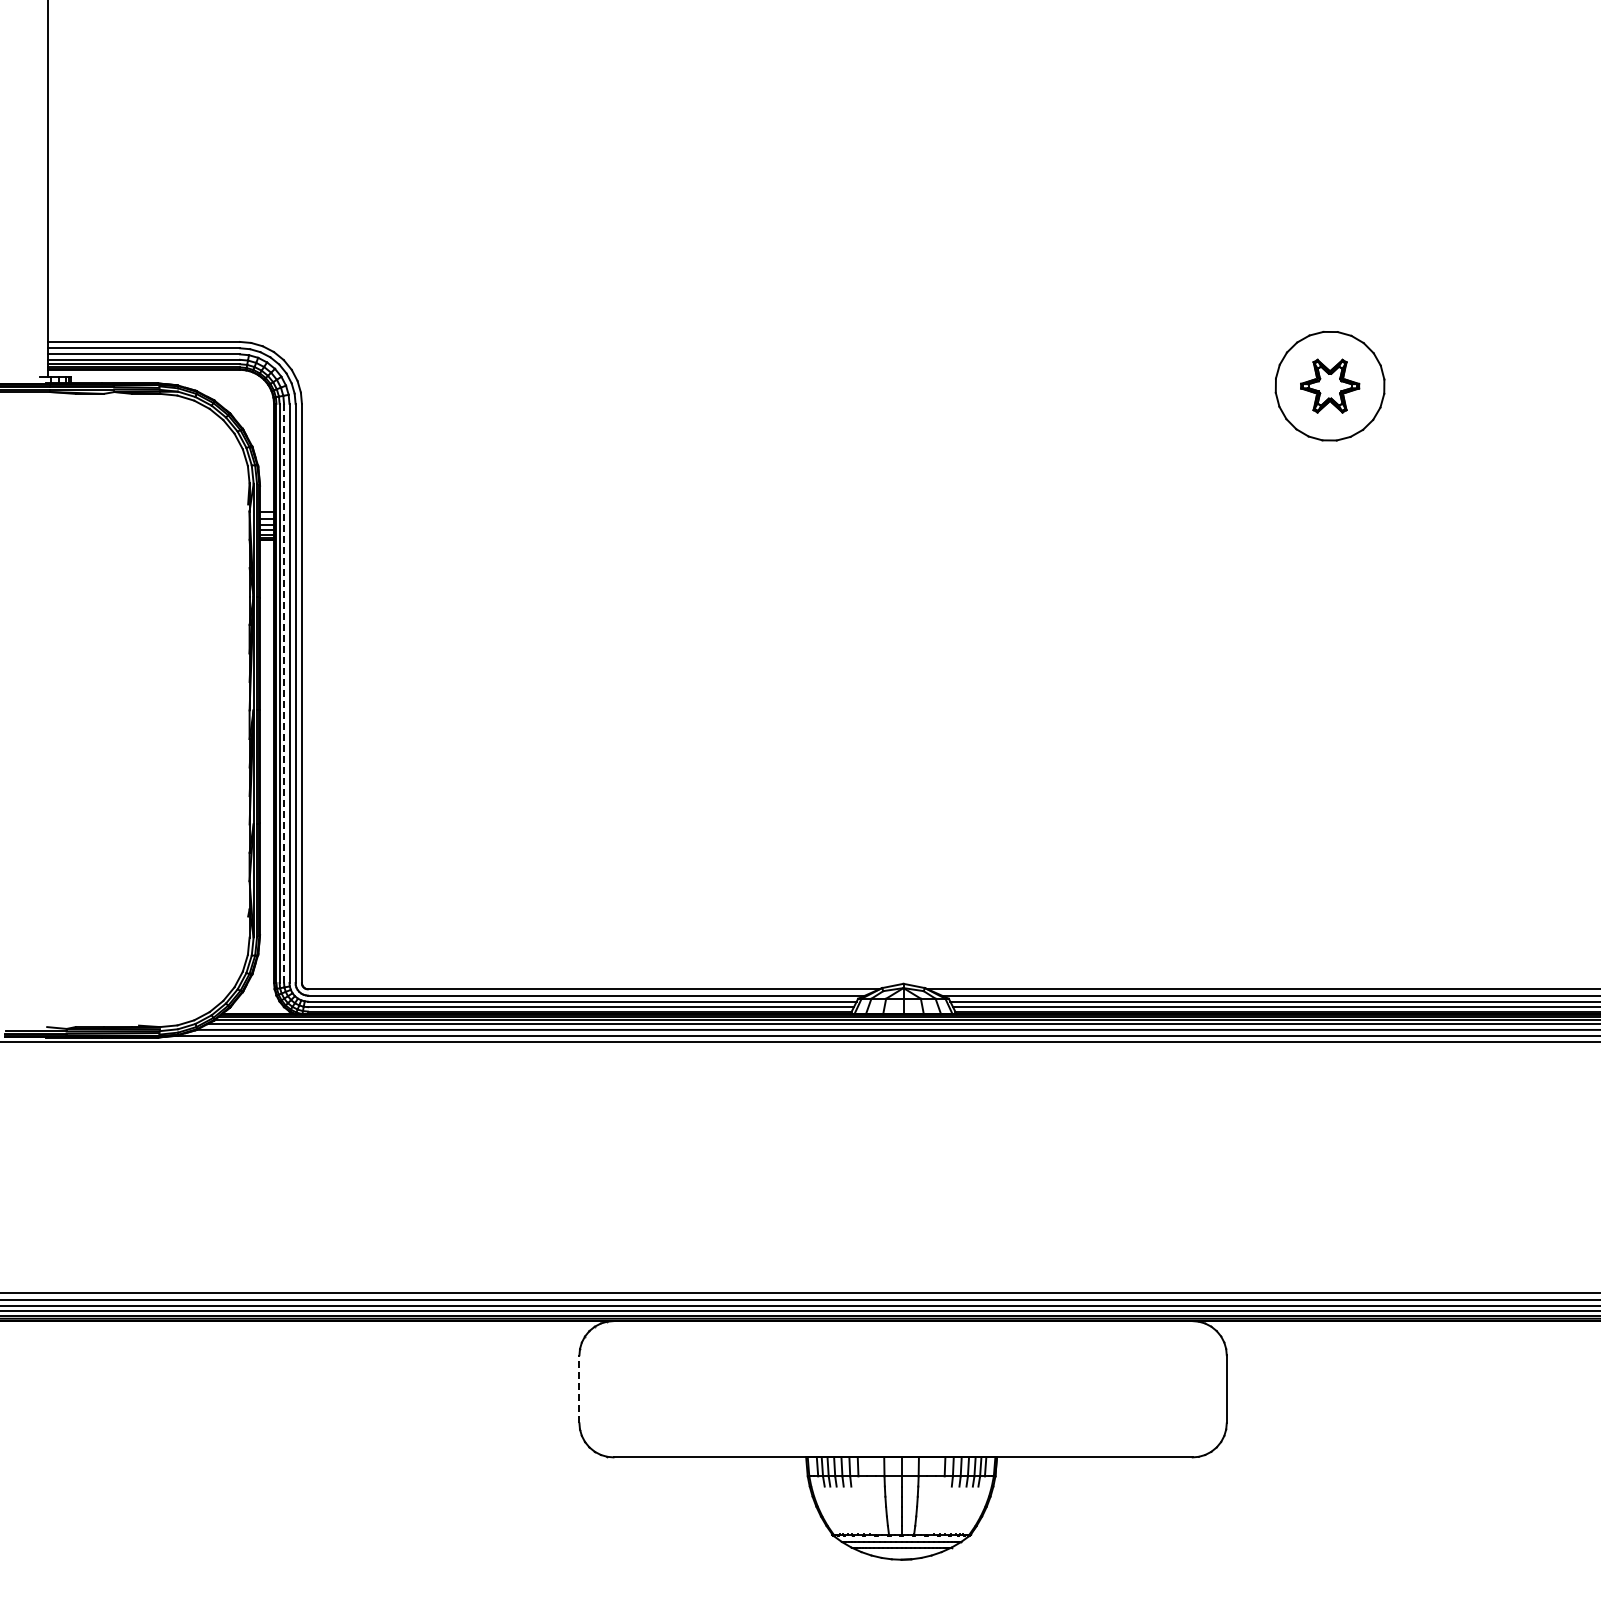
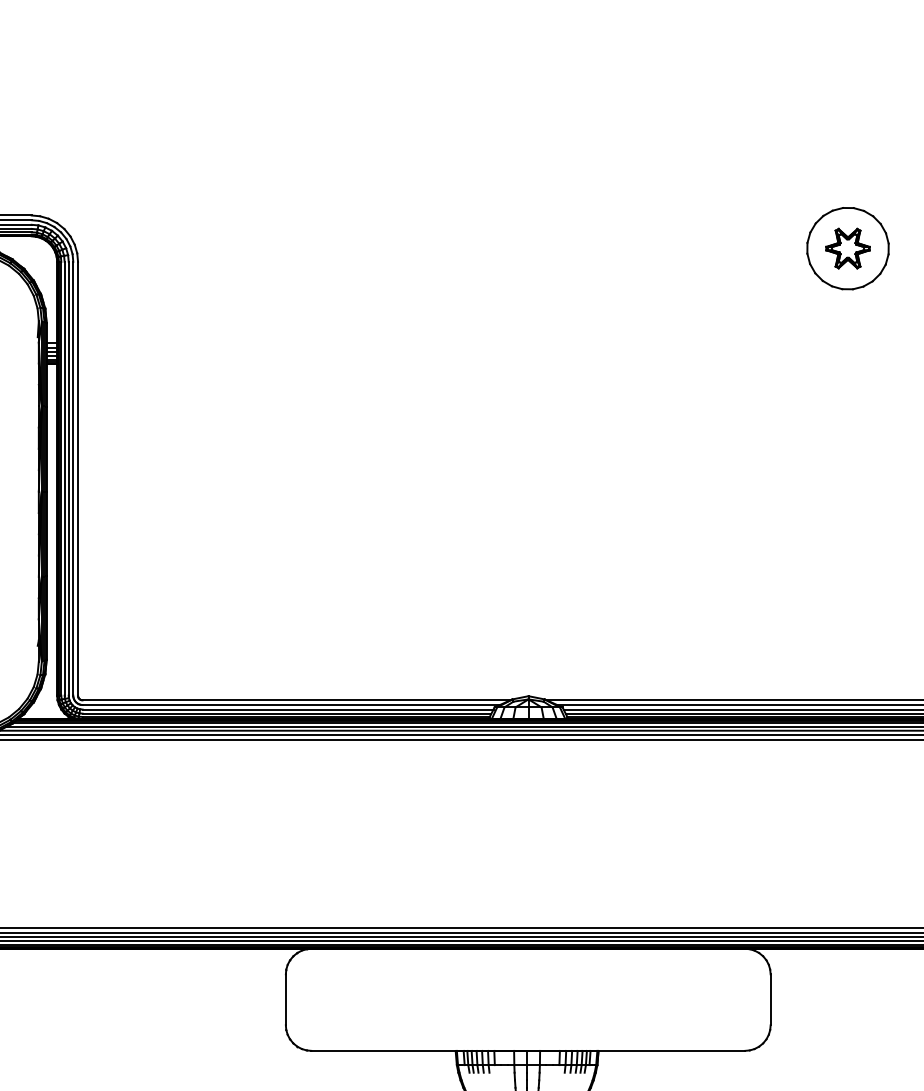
line: (284, 693) -> (64, 478), dashed -> solid
line: (579, 1388) -> (285, 999), dashed -> solid

